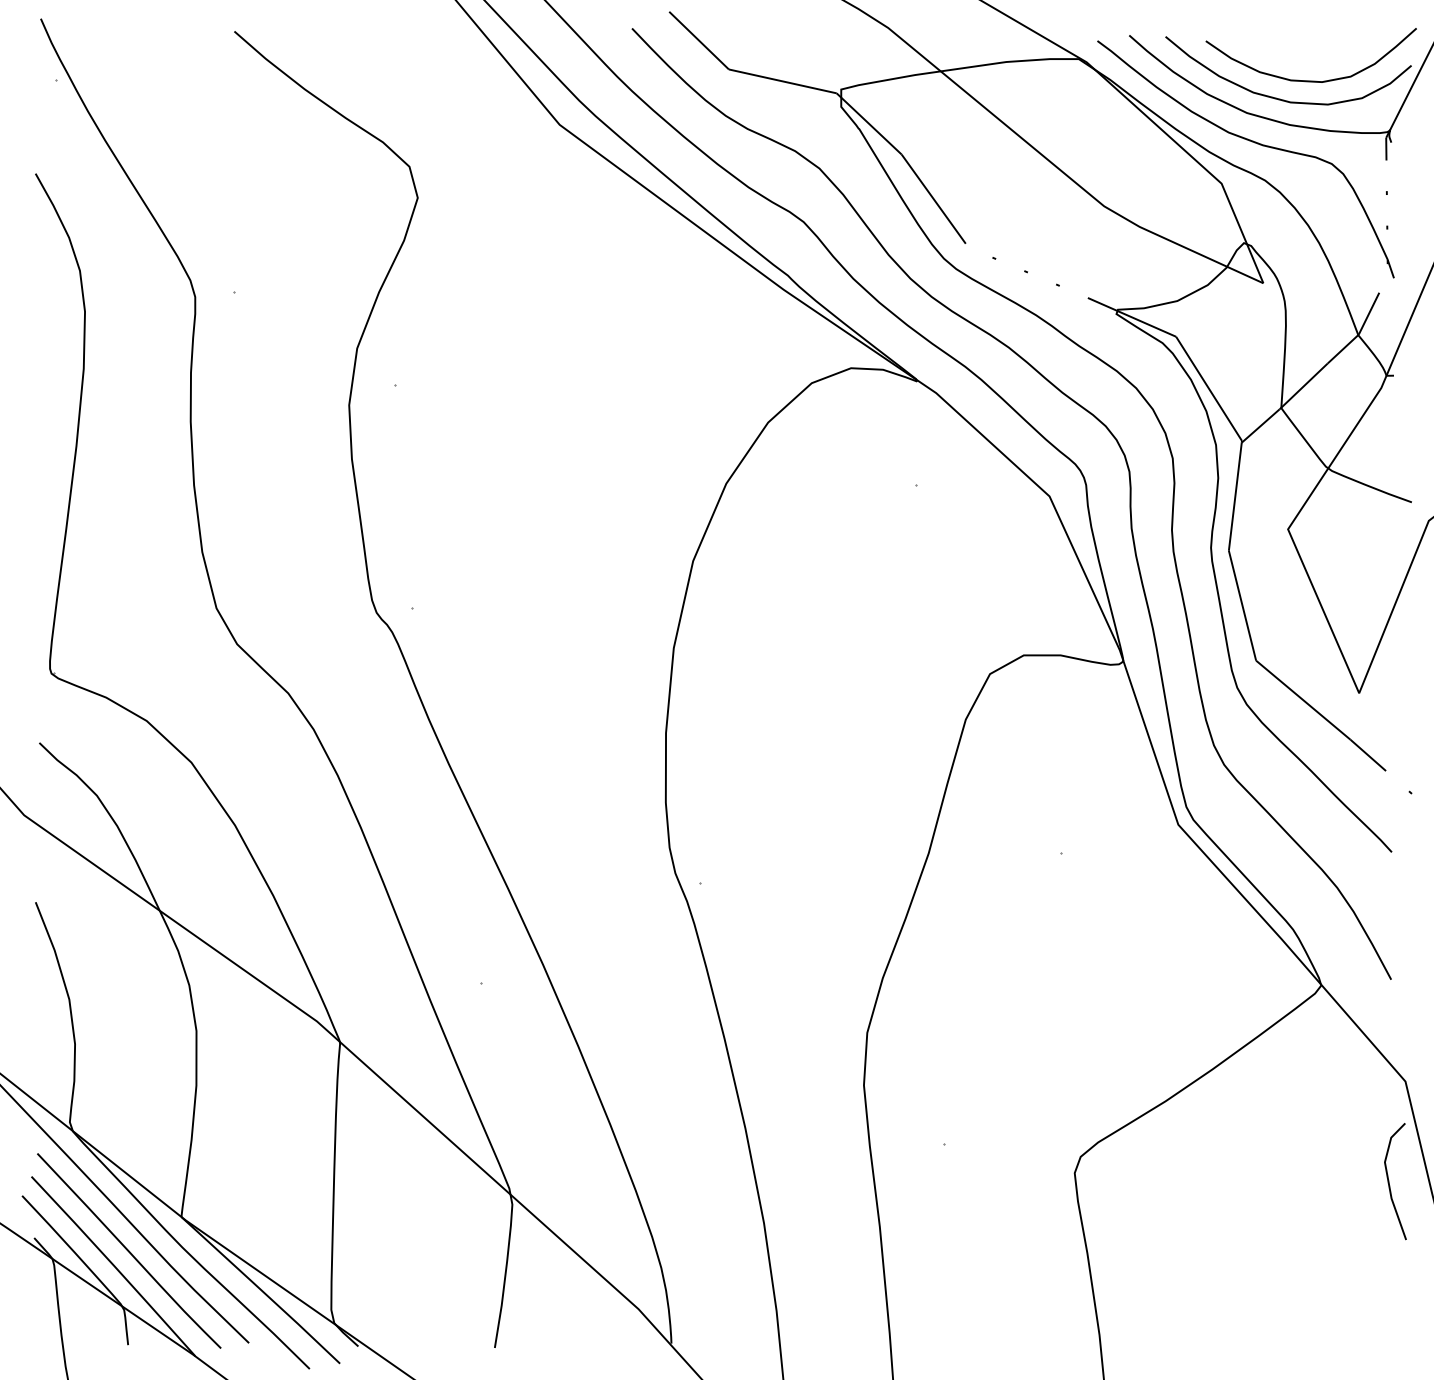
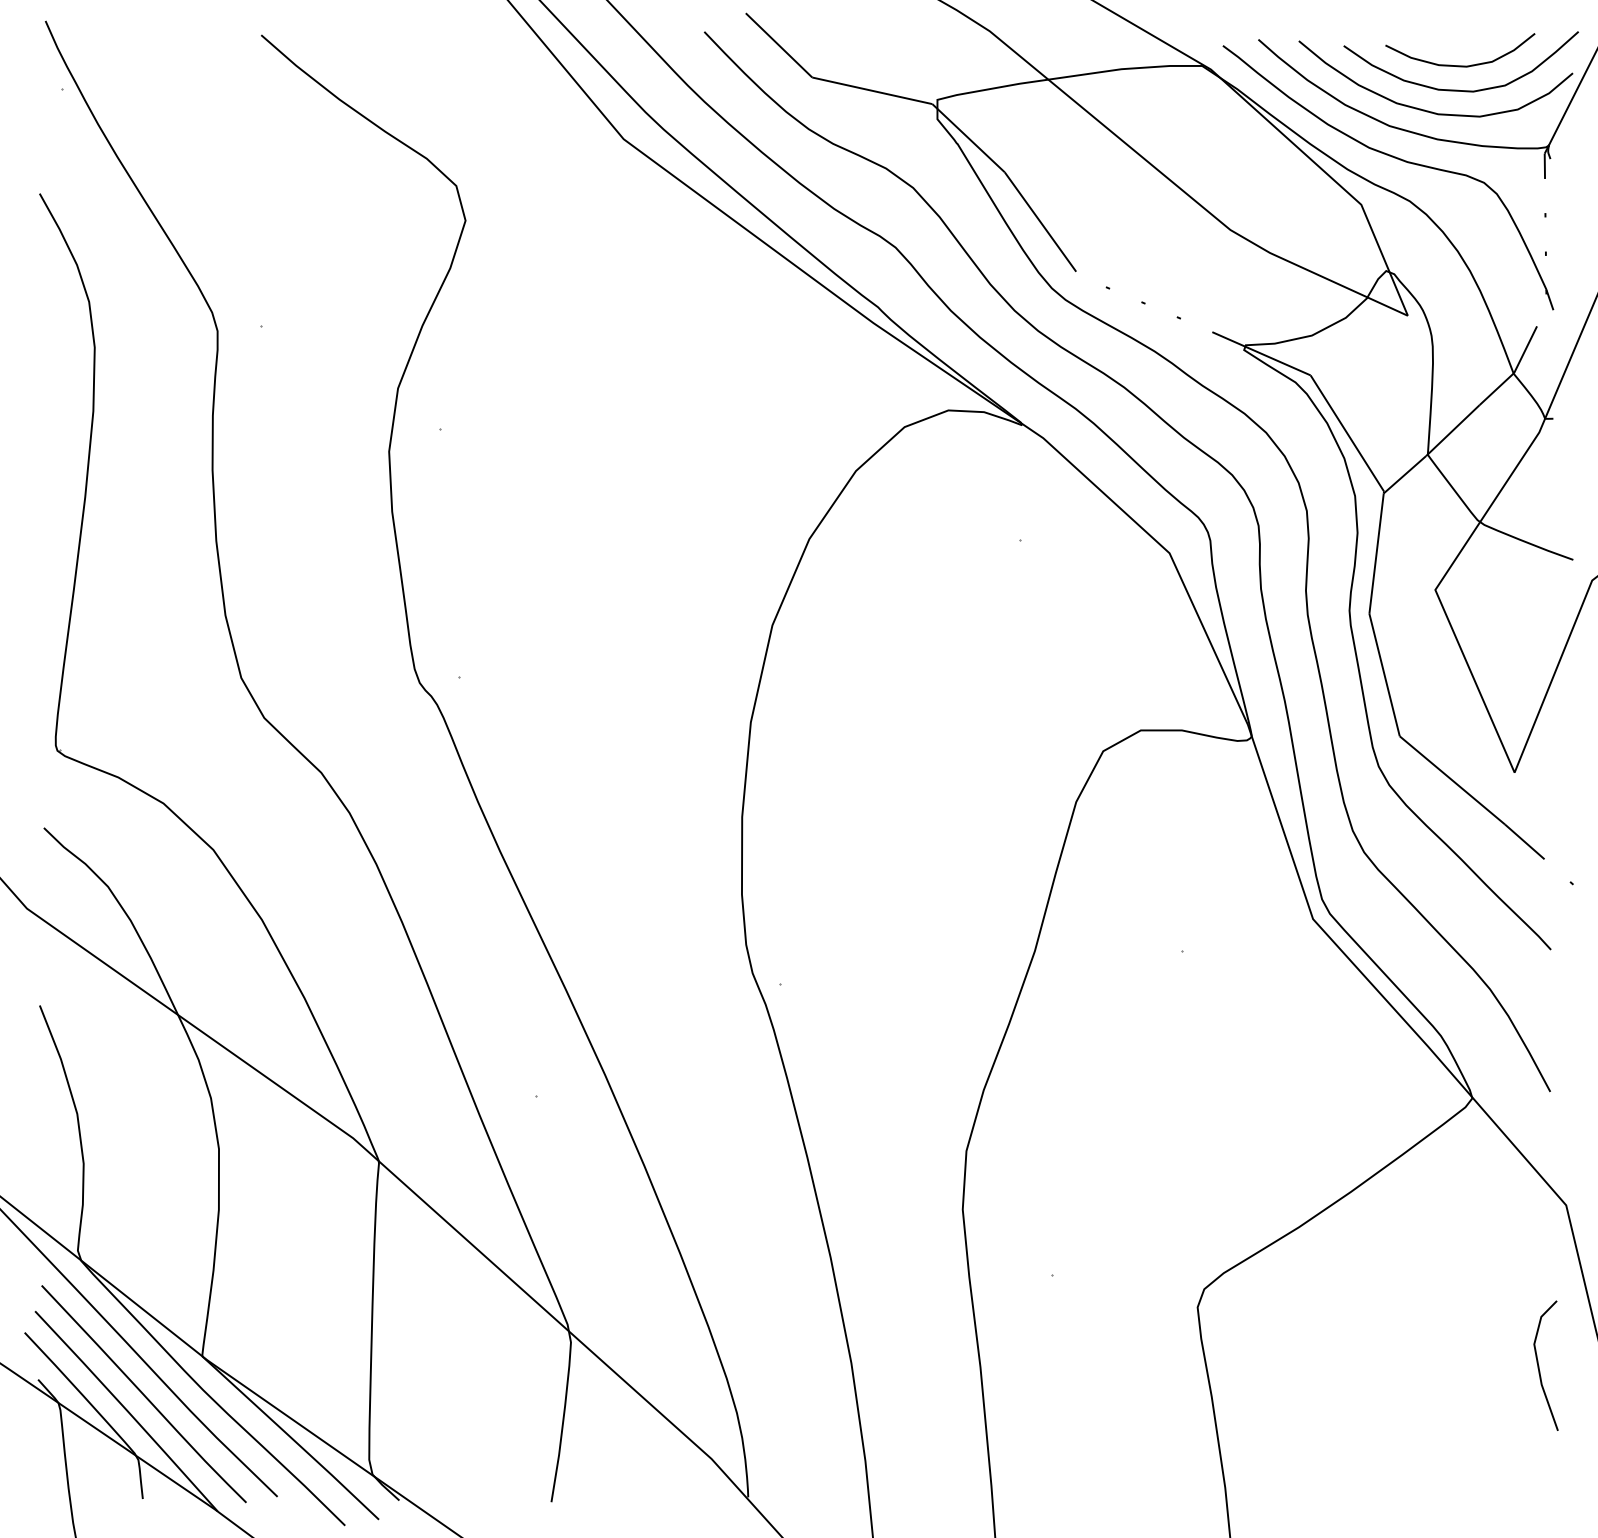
curve: (1310, 58) -> (1460, 65), added
line: (1389, 1181) -> (1539, 1365), moved

